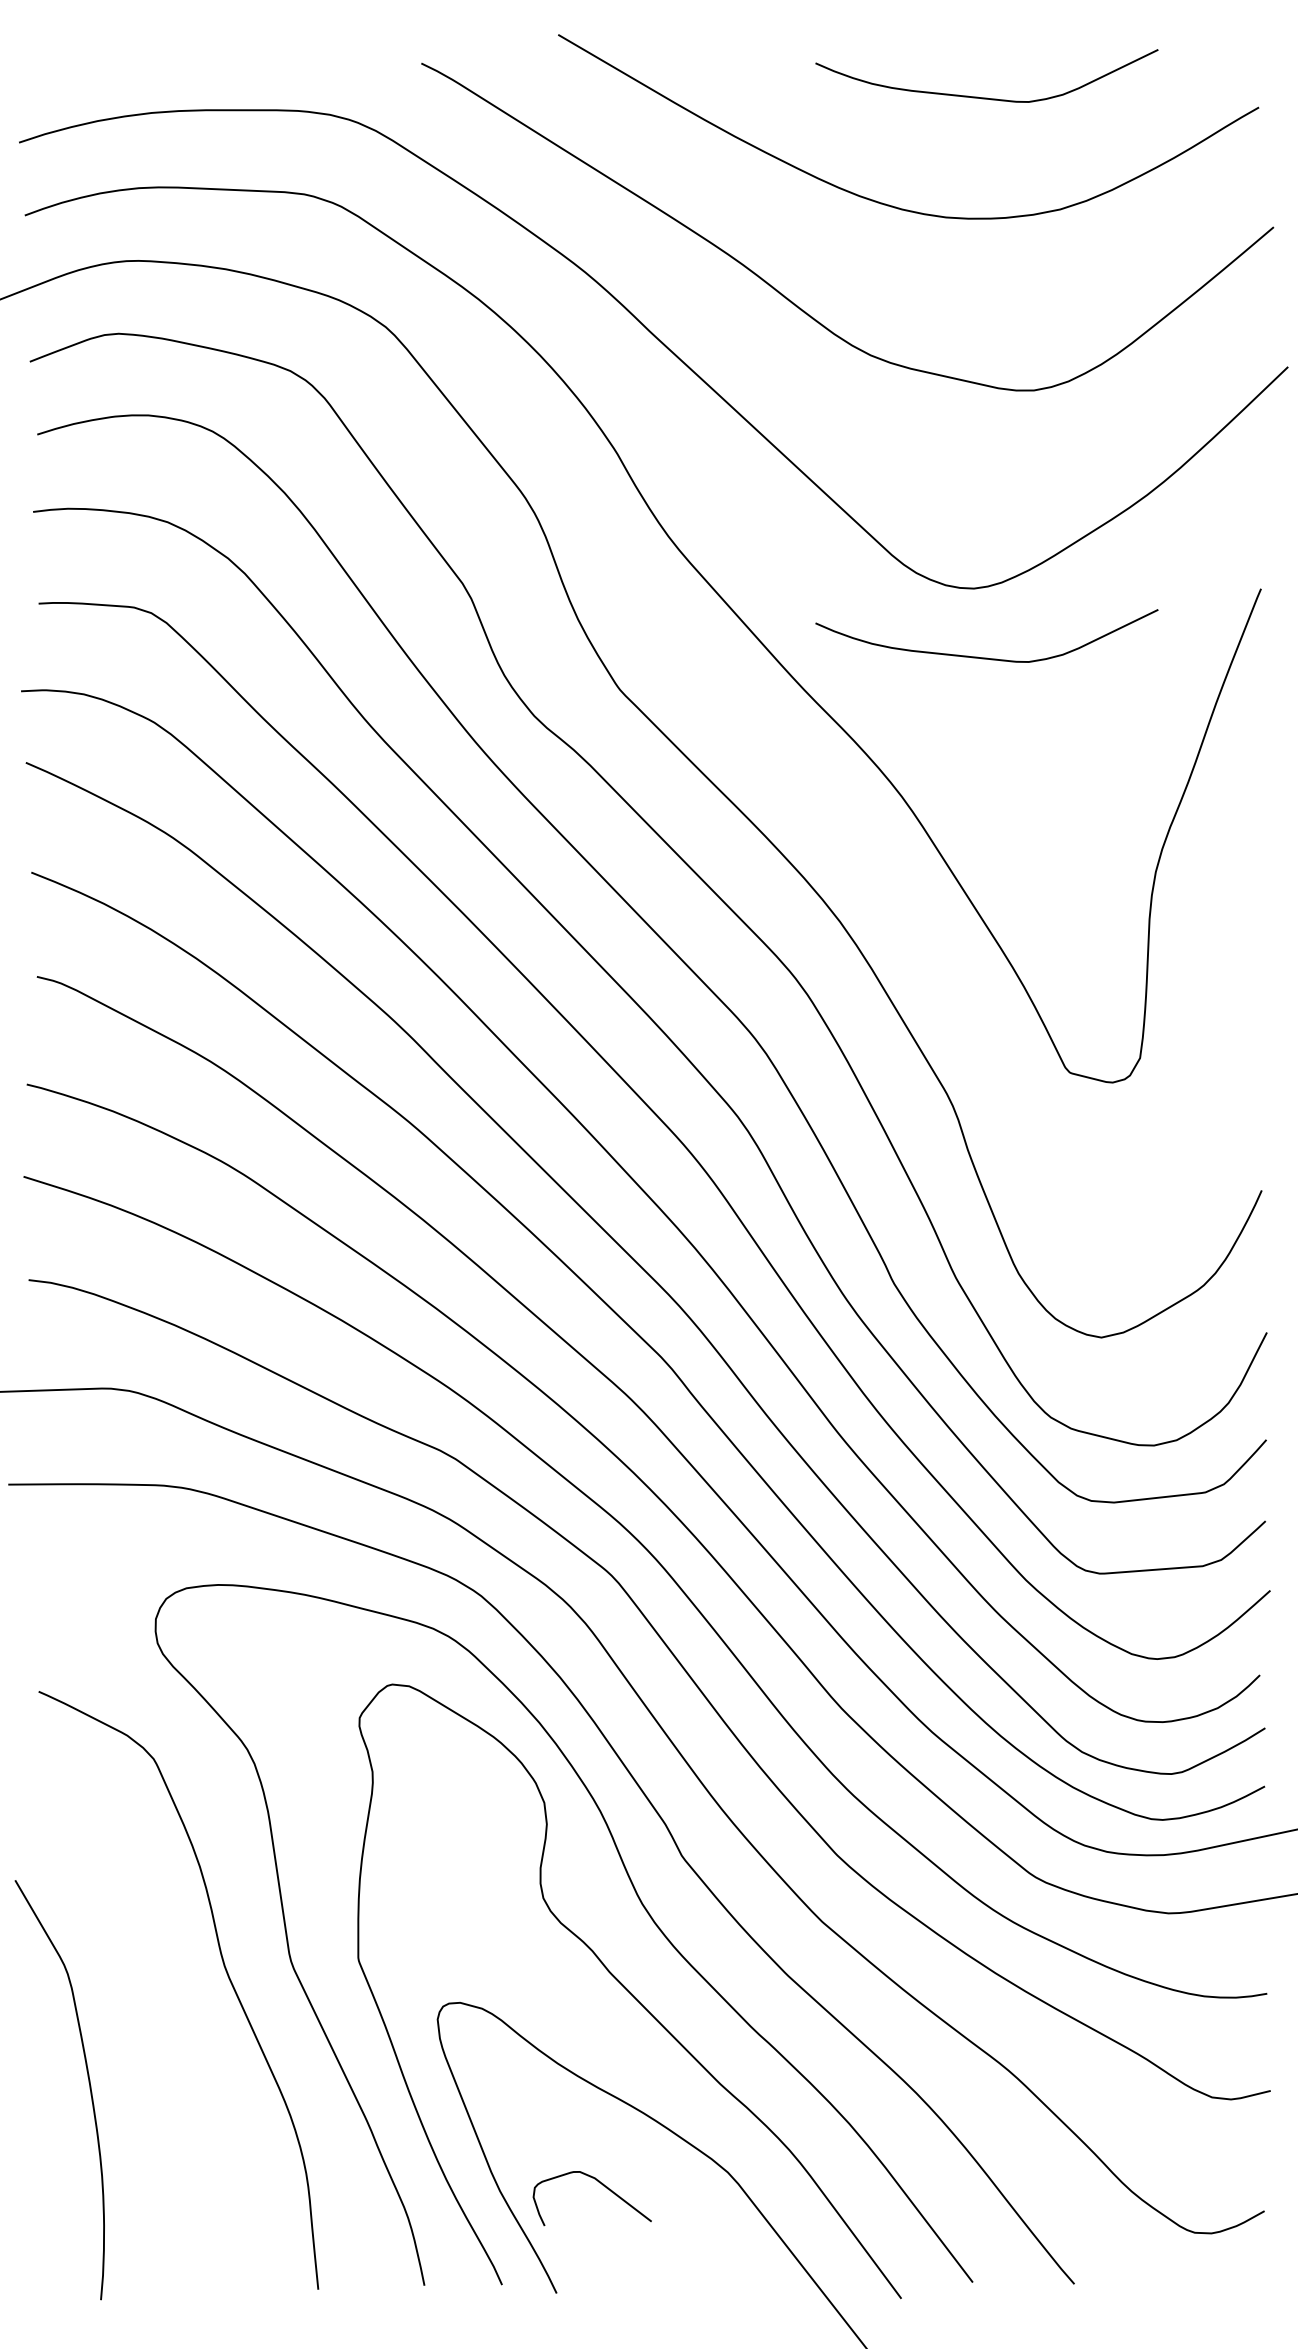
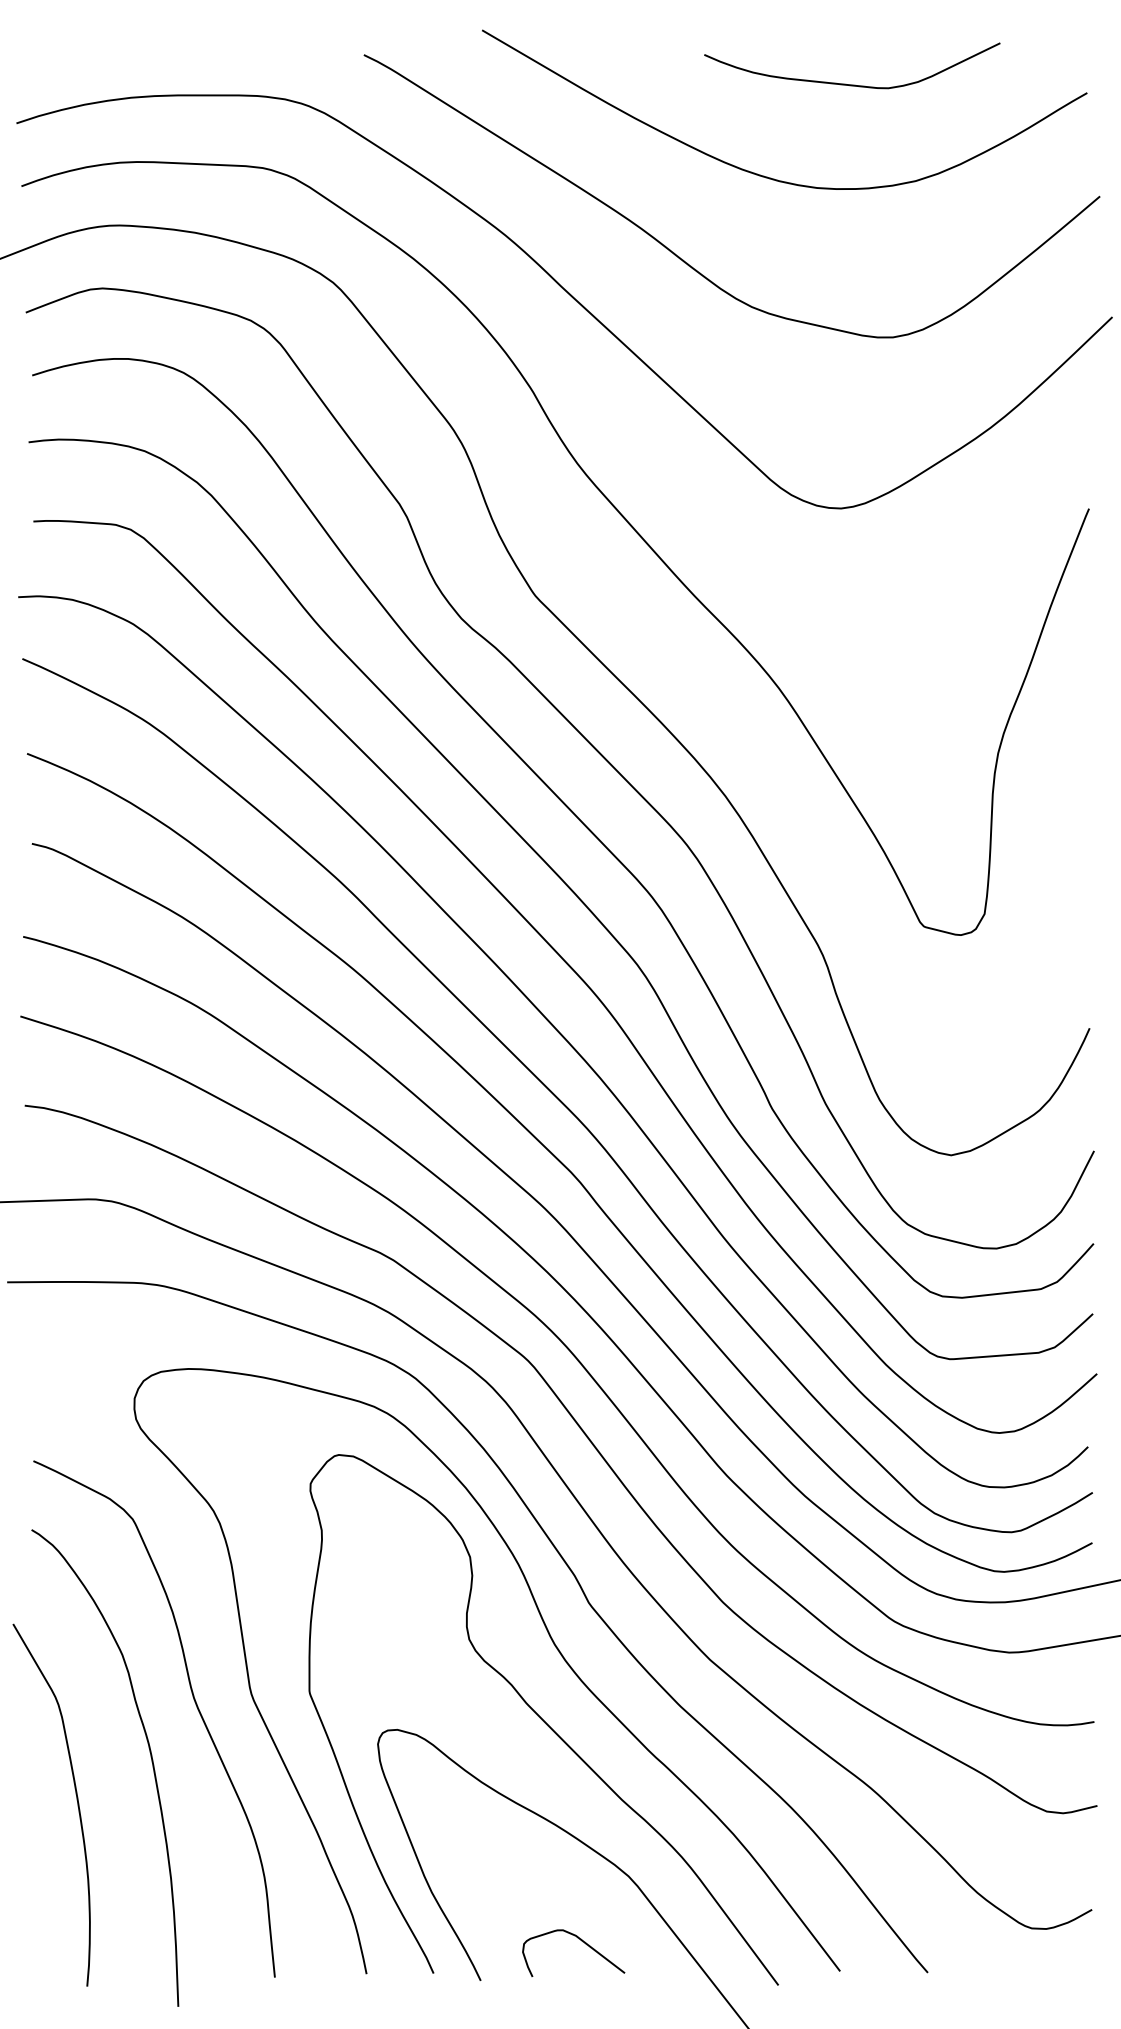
curve: (986, 657) -> (851, 568), removed
curve: (174, 2034) -> (150, 1757), added
curve: (603, 2186) -> (583, 1942), moved

